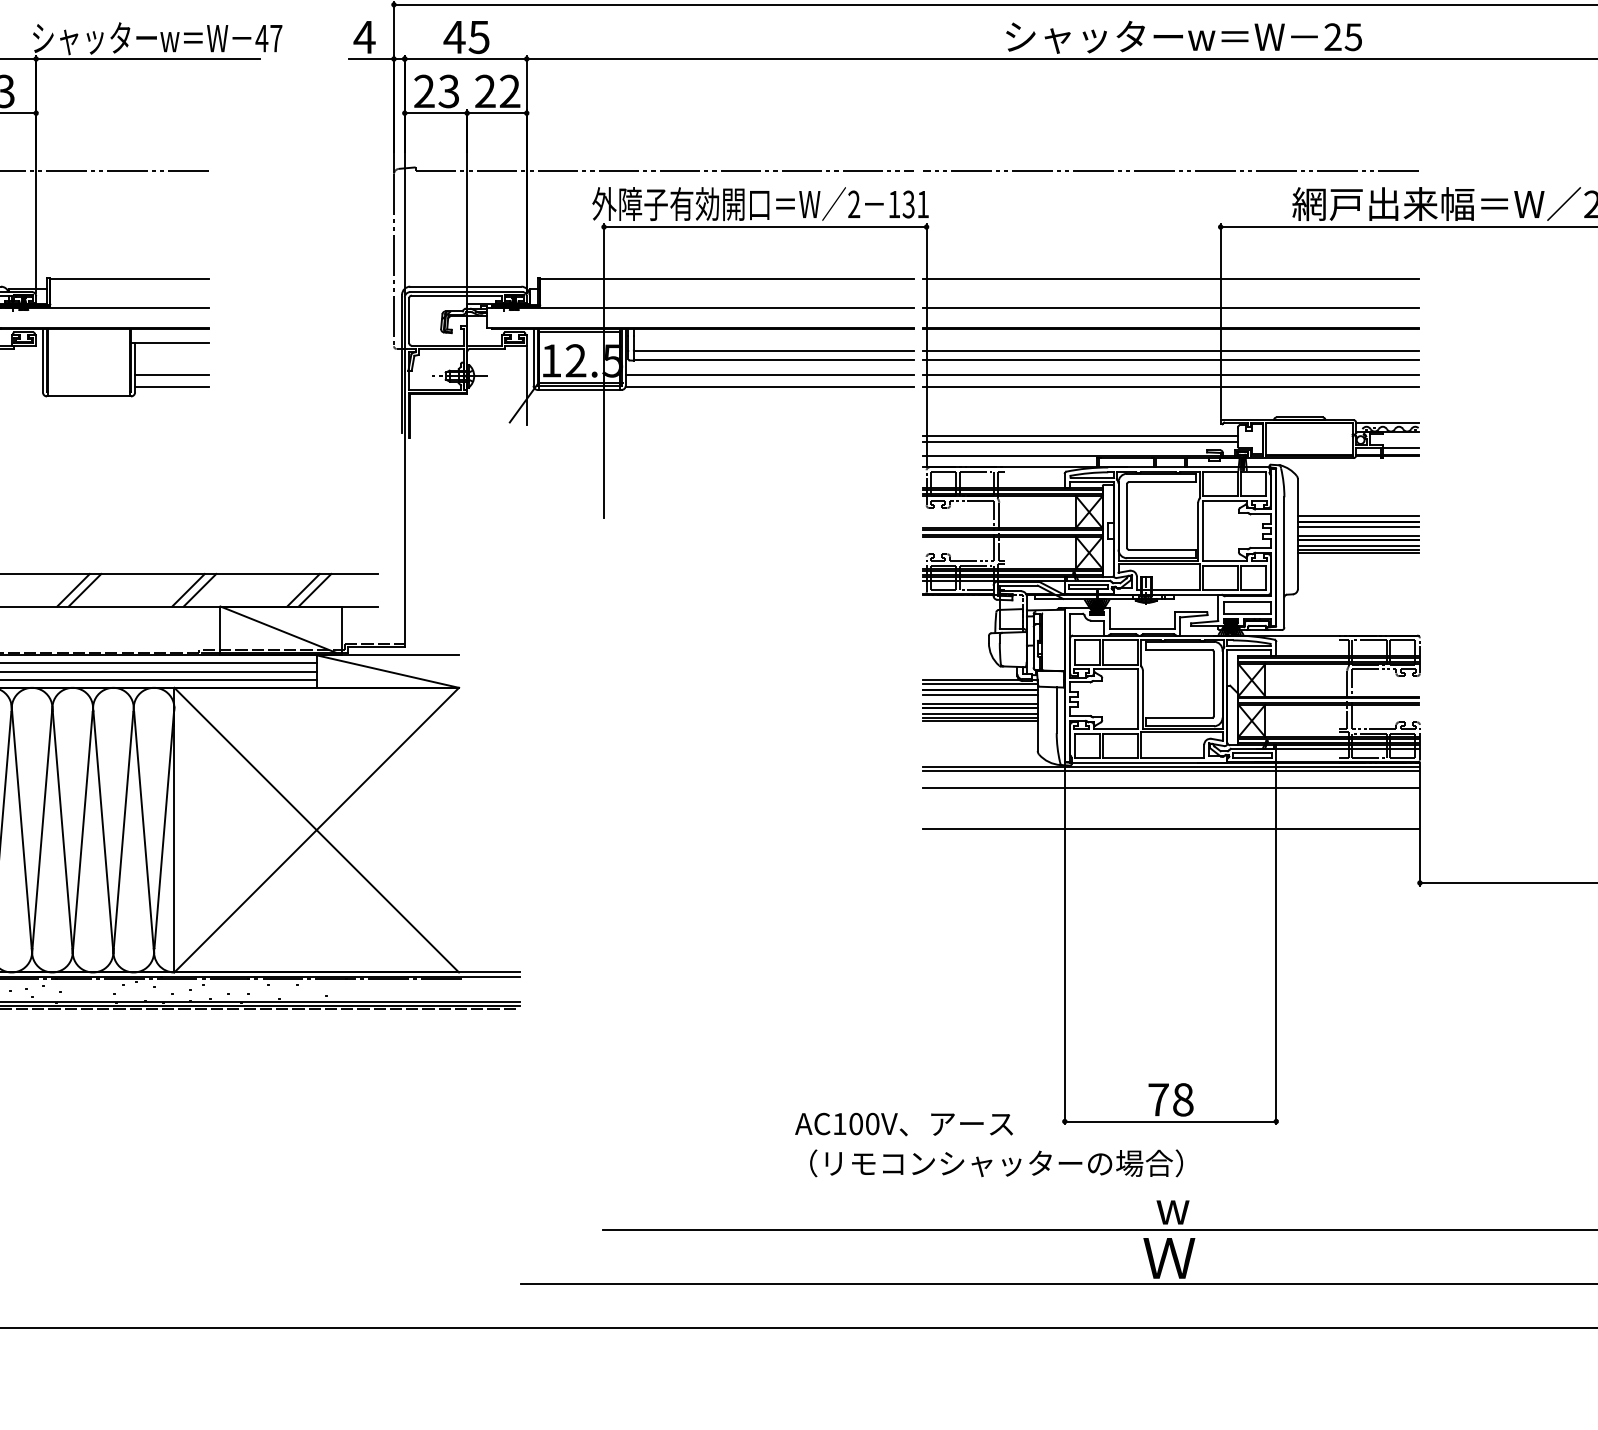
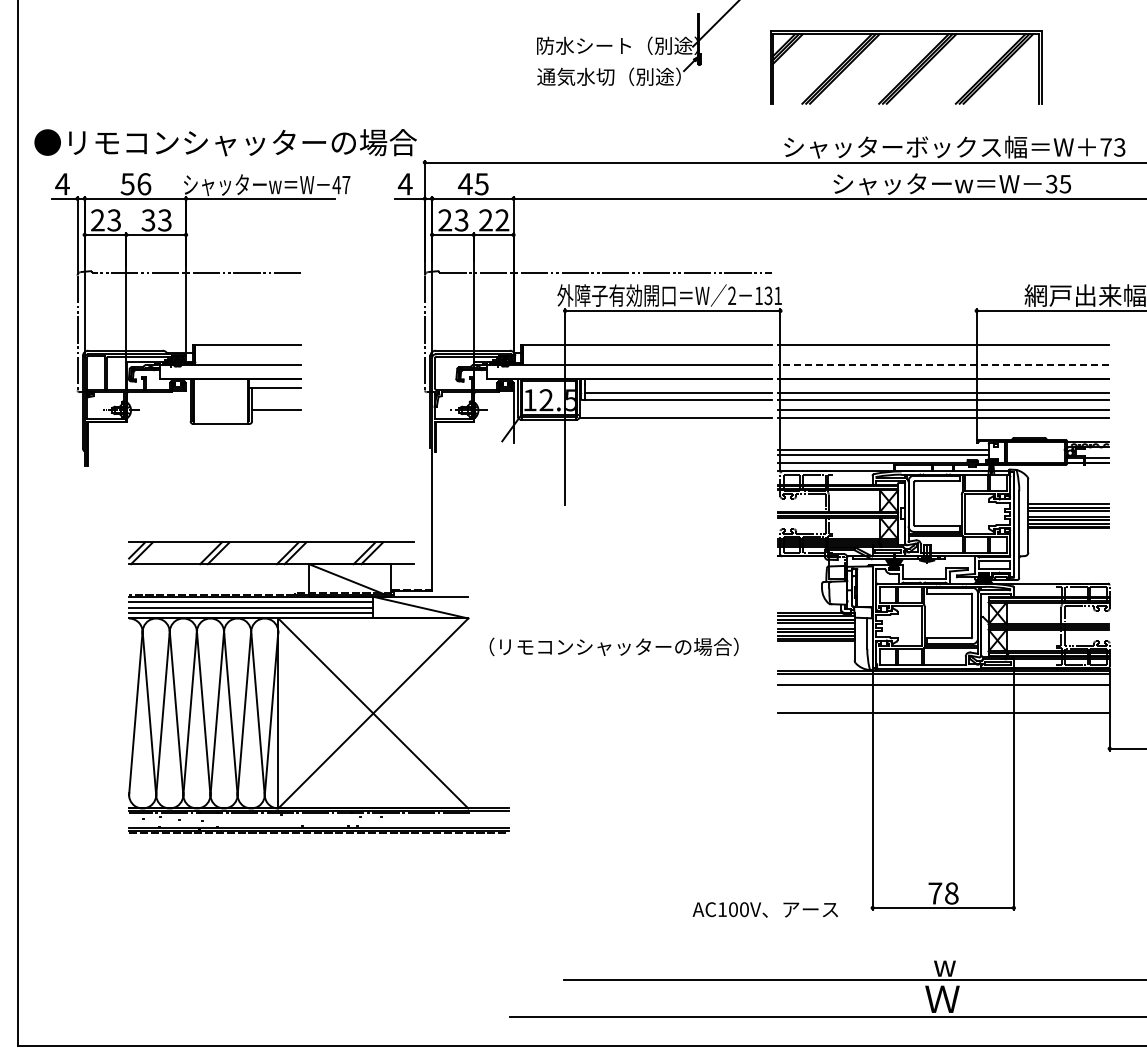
text: (1332, 37) -> (1051, 184), 25 -> 35
line: (1169, 171) -> (942, 273), removed
line: (1170, 307) -> (943, 364), solid -> dashed
line: (769, 374) -> (675, 409), removed
line: (171, 386) -> (276, 417), removed
text: (995, 1162) -> (613, 646), moved

